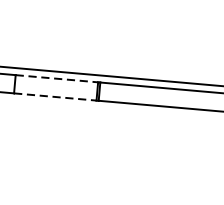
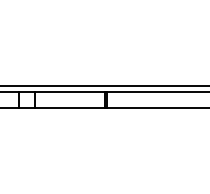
line: (57, 79) -> (70, 92), dashed -> solid
line: (55, 96) -> (70, 107), dashed -> solid

